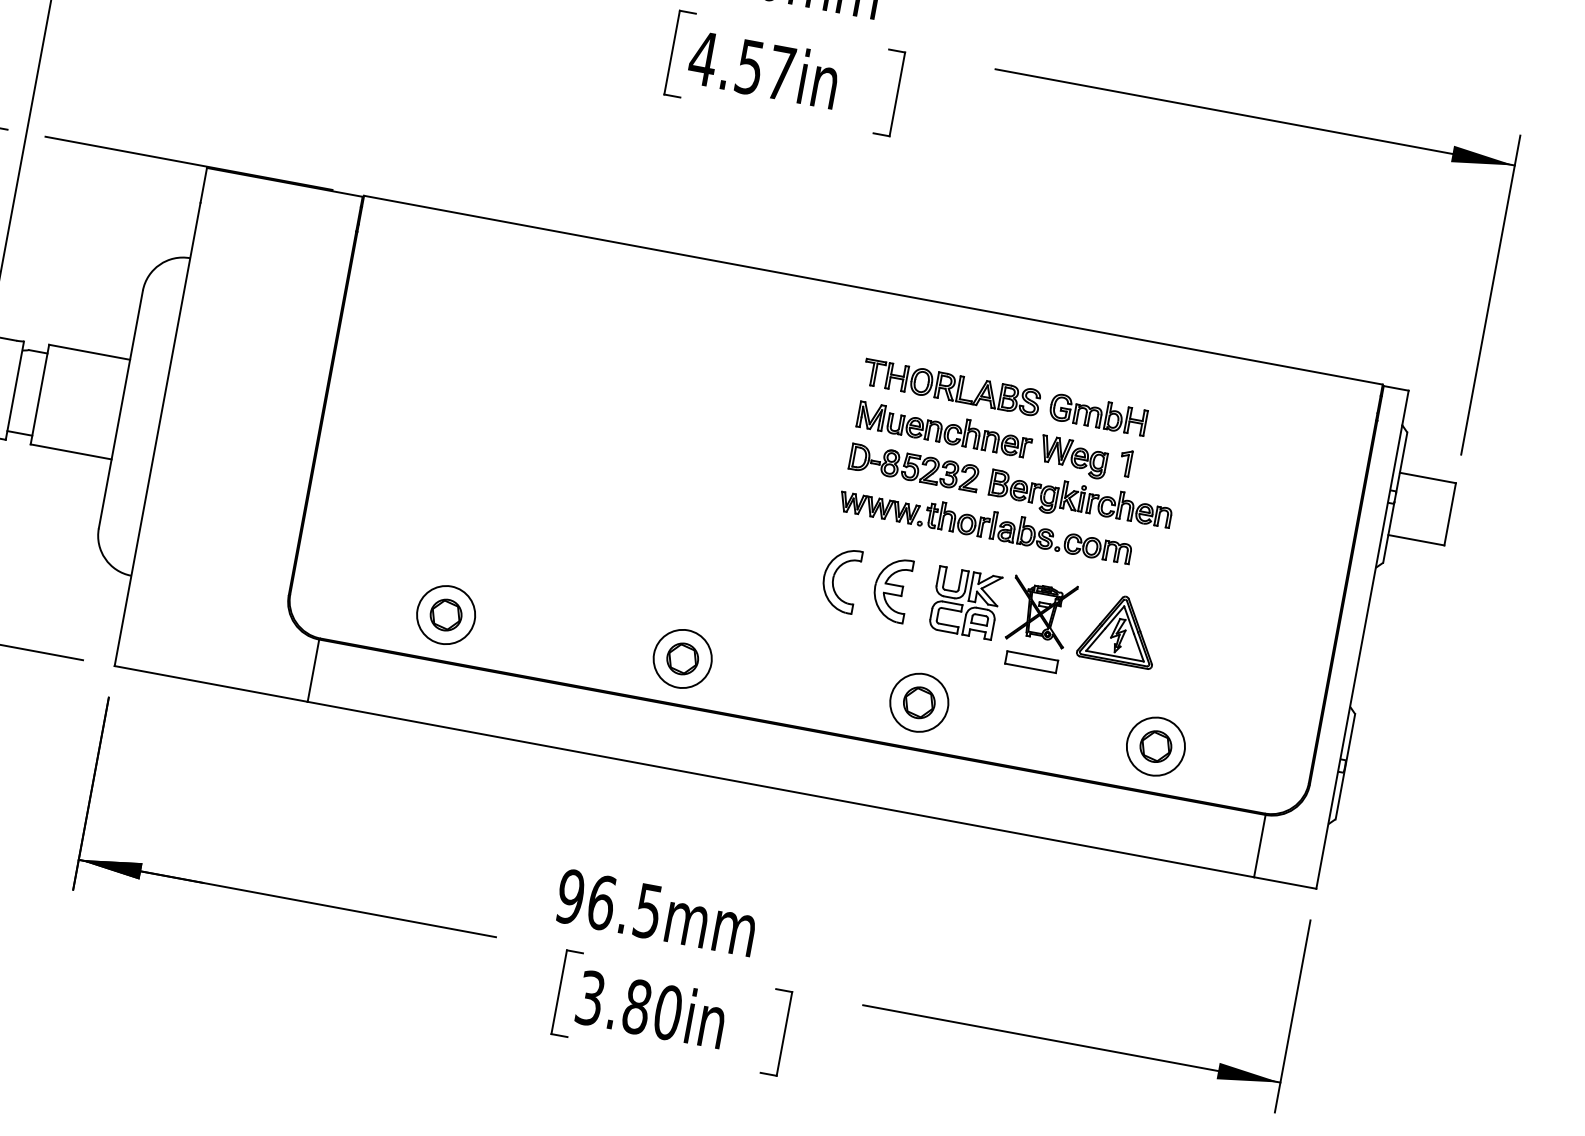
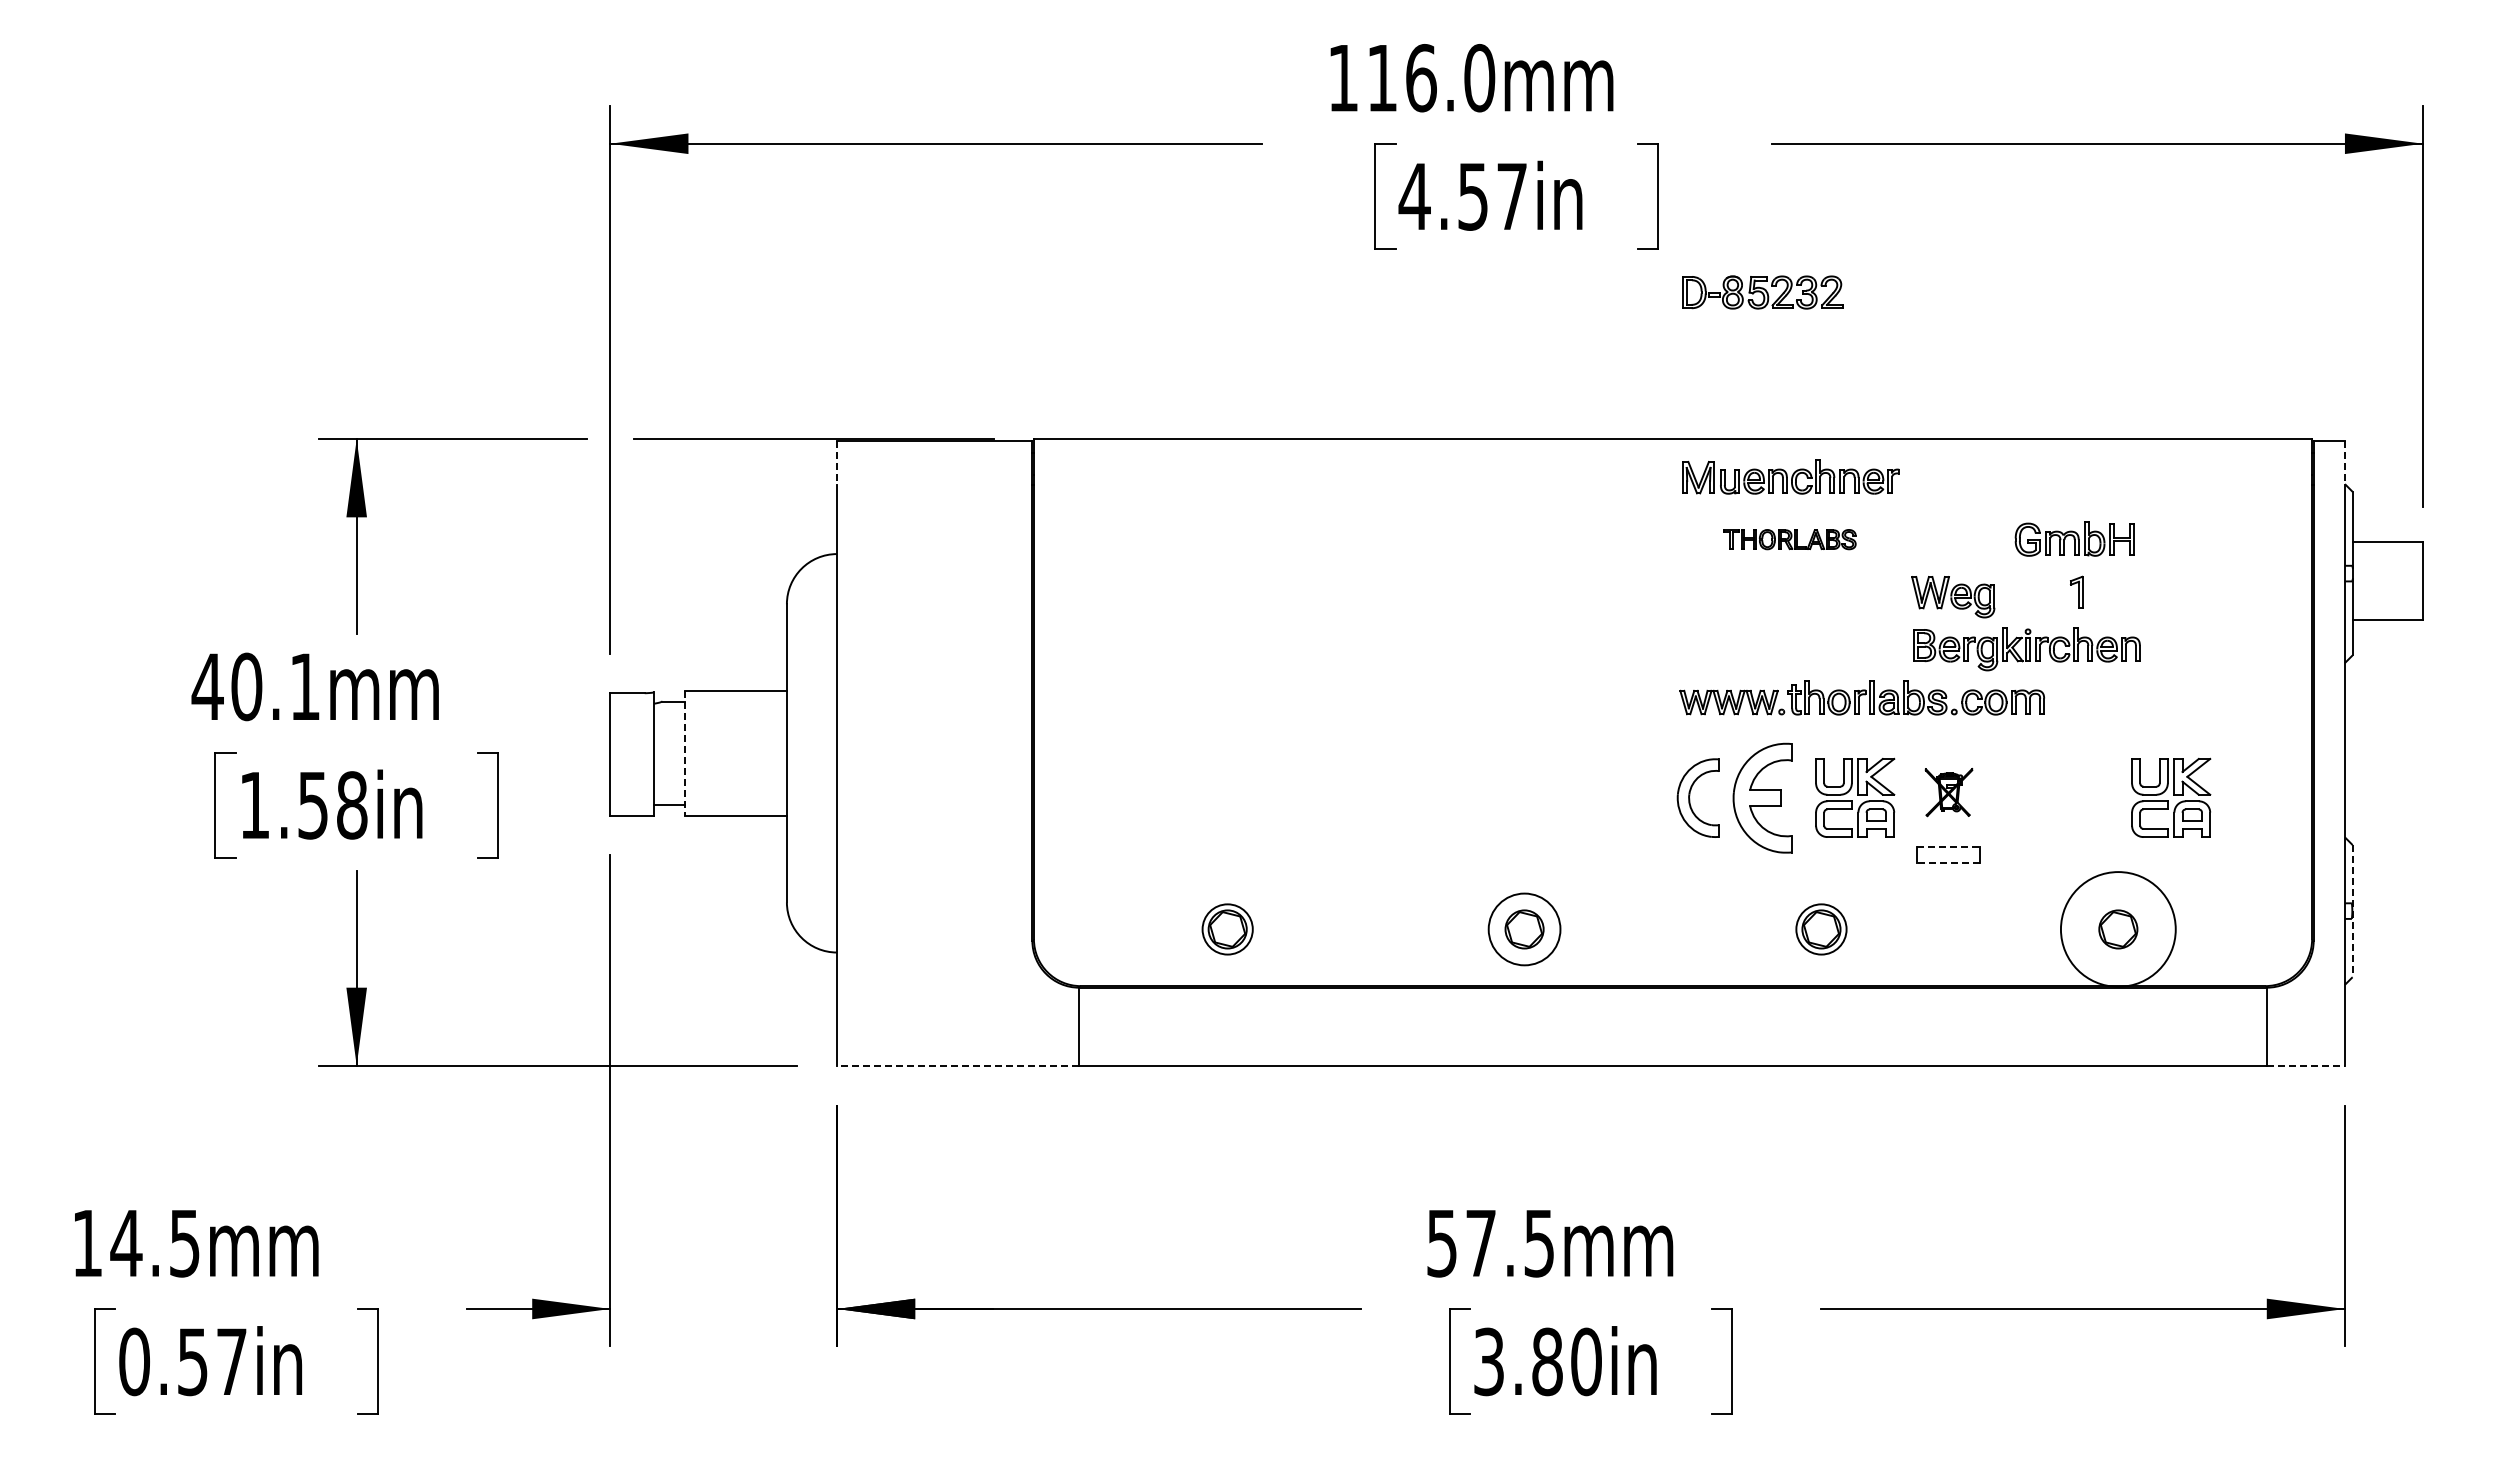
line: (204, 185) -> (837, 462), solid -> dashed
part: (951, 387) -> (1789, 539), size x0.6
line: (40, 394) -> (685, 753), solid -> dashed
line: (1405, 407) -> (2344, 462), solid -> dashed
part: (1098, 413) -> (2074, 538), moved
part: (944, 428) -> (1790, 476), moved
part: (1125, 462) -> (2076, 591), moved
part: (914, 467) -> (1762, 292), moved
part: (1080, 501) -> (2026, 649), moved
part: (891, 588) -> (1762, 797), size x1.4
part: (1040, 612) -> (1948, 792), size x0.6
circle: (445, 615) -> (1227, 929), size x0.7
part: (1120, 629) -> (2048, 795), removed
part: (1217, 649) -> (2171, 797), added
line: (1032, 656) -> (1948, 847), solid -> dashed
line: (1030, 668) -> (1948, 862), solid -> dashed
line: (210, 683) -> (957, 1065), solid -> dashed
circle: (919, 702) -> (1821, 929), size x0.7
circle: (1156, 746) -> (2118, 929), size x1.6
line: (1345, 766) -> (2352, 911), solid -> dashed
line: (1285, 882) -> (2306, 1065), solid -> dashed
text: (586, 899) -> (1461, 1243), 96.5mm -> 57.5mm

